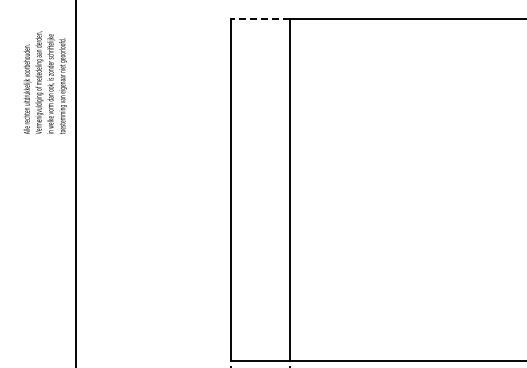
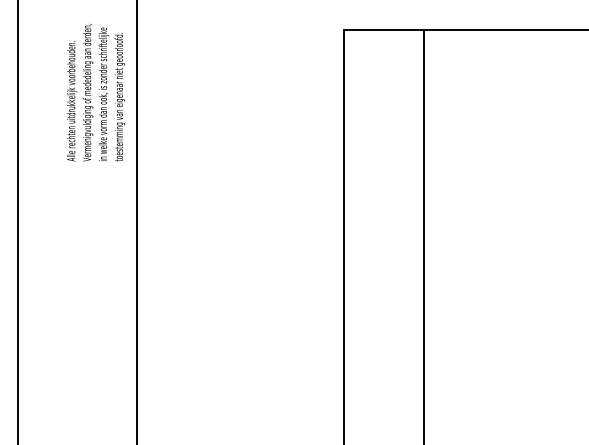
line: (260, 19) -> (384, 30), dashed -> solid
text: (44, 82) -> (94, 92), moved

